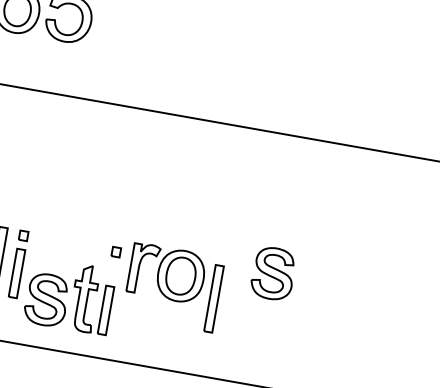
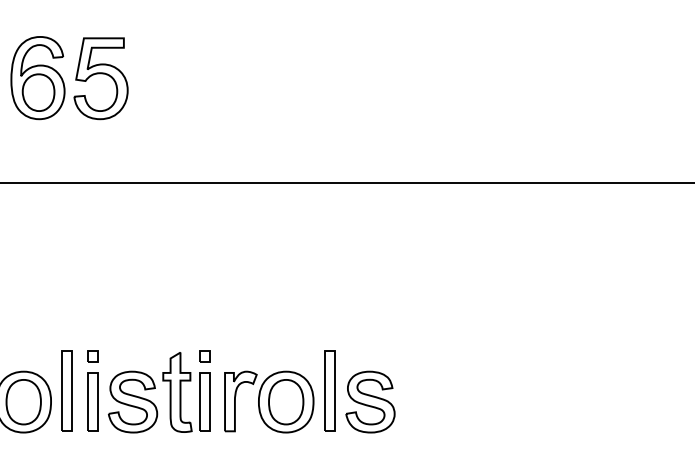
part: (167, 273) -> (269, 401), moved
part: (273, 273) -> (370, 401), moved
part: (69, 295) -> (159, 392), moved

